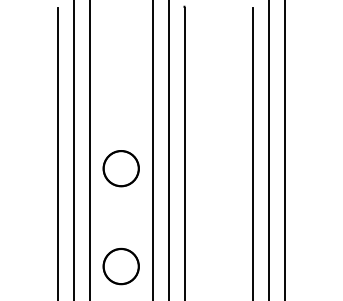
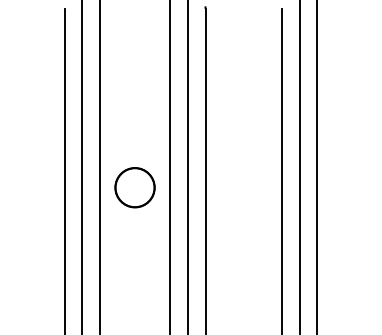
circle: (120, 266) -> (134, 296), removed

